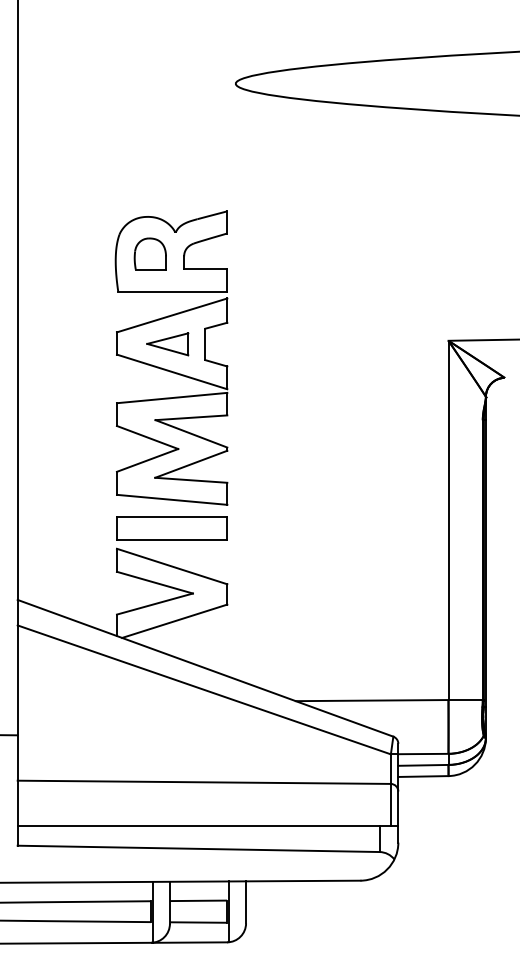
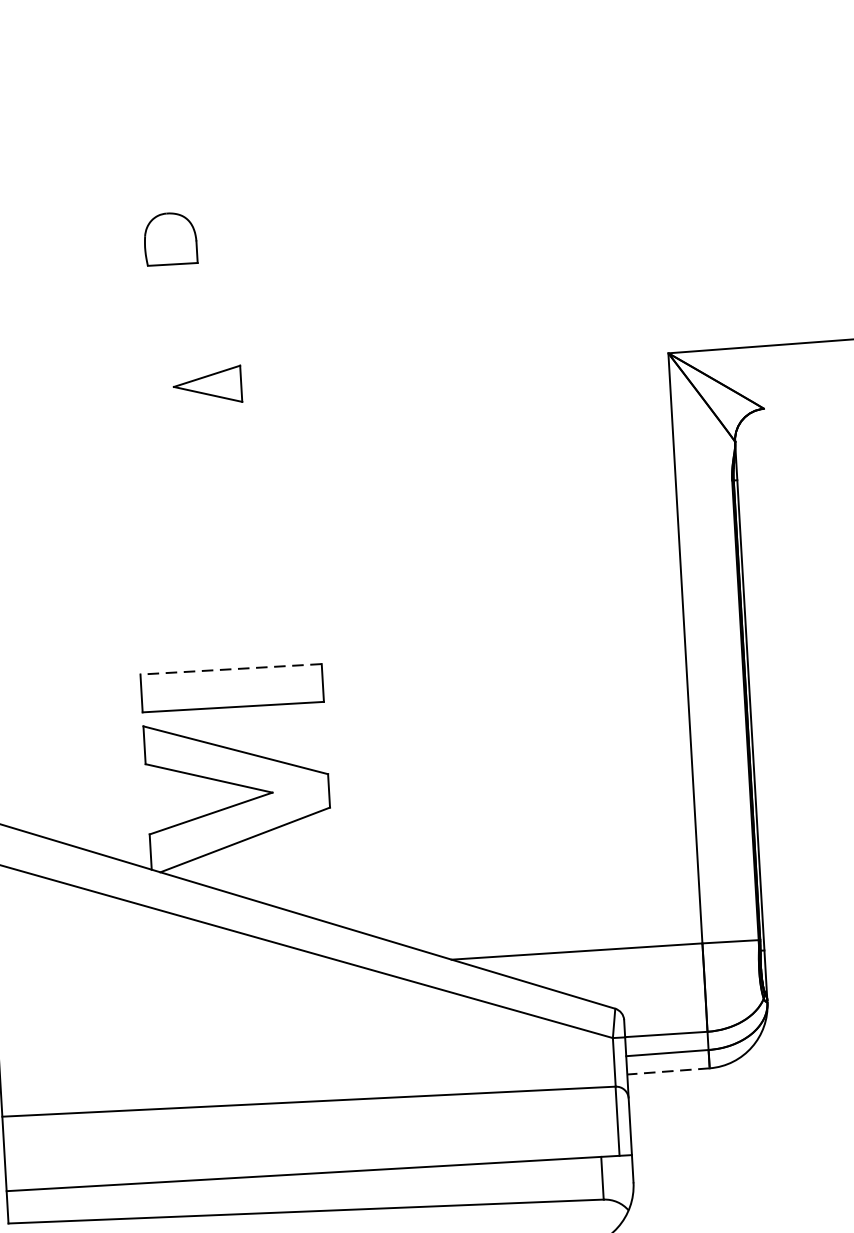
part: (171, 357) -> (214, 406), removed
line: (171, 517) -> (230, 669), solid -> dashed
line: (422, 776) -> (666, 1071), solid -> dashed

